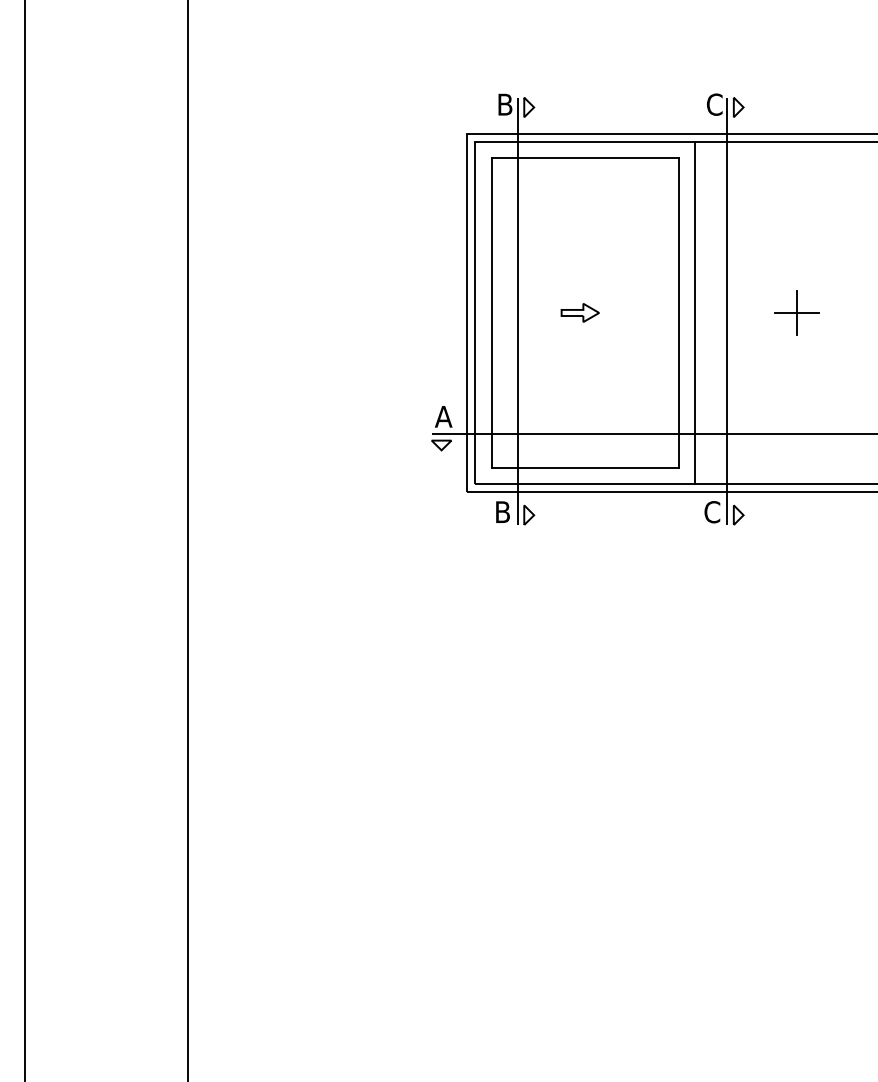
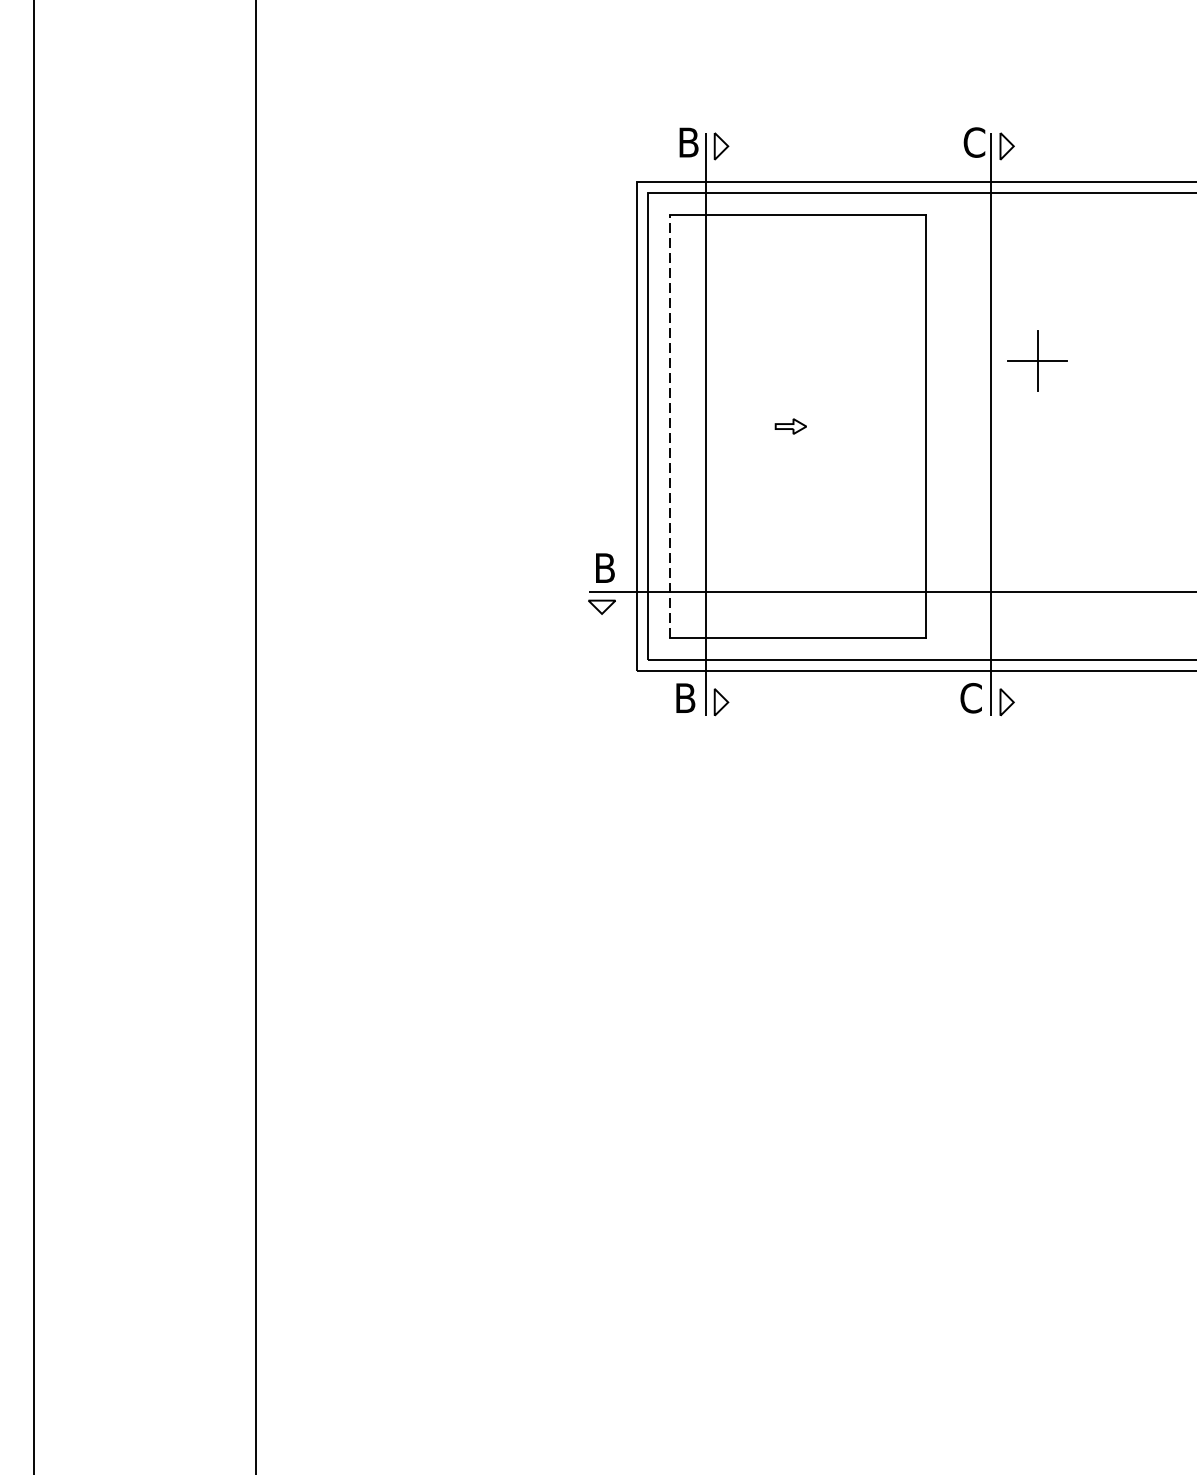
line: (491, 312) -> (670, 425), solid -> dashed
part: (579, 312) -> (790, 425), size x0.6
line: (695, 312) -> (948, 425), removed
part: (796, 312) -> (1036, 360), moved
text: (443, 416) -> (604, 567), A -> B

